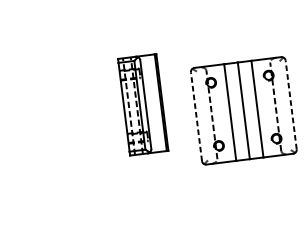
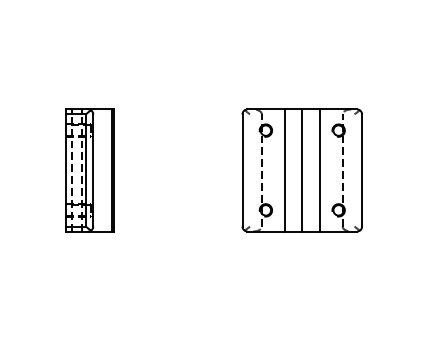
part: (142, 104) -> (89, 170), moved
line: (291, 104) -> (362, 170), dashed -> solid
line: (196, 116) -> (242, 170), dashed -> solid

